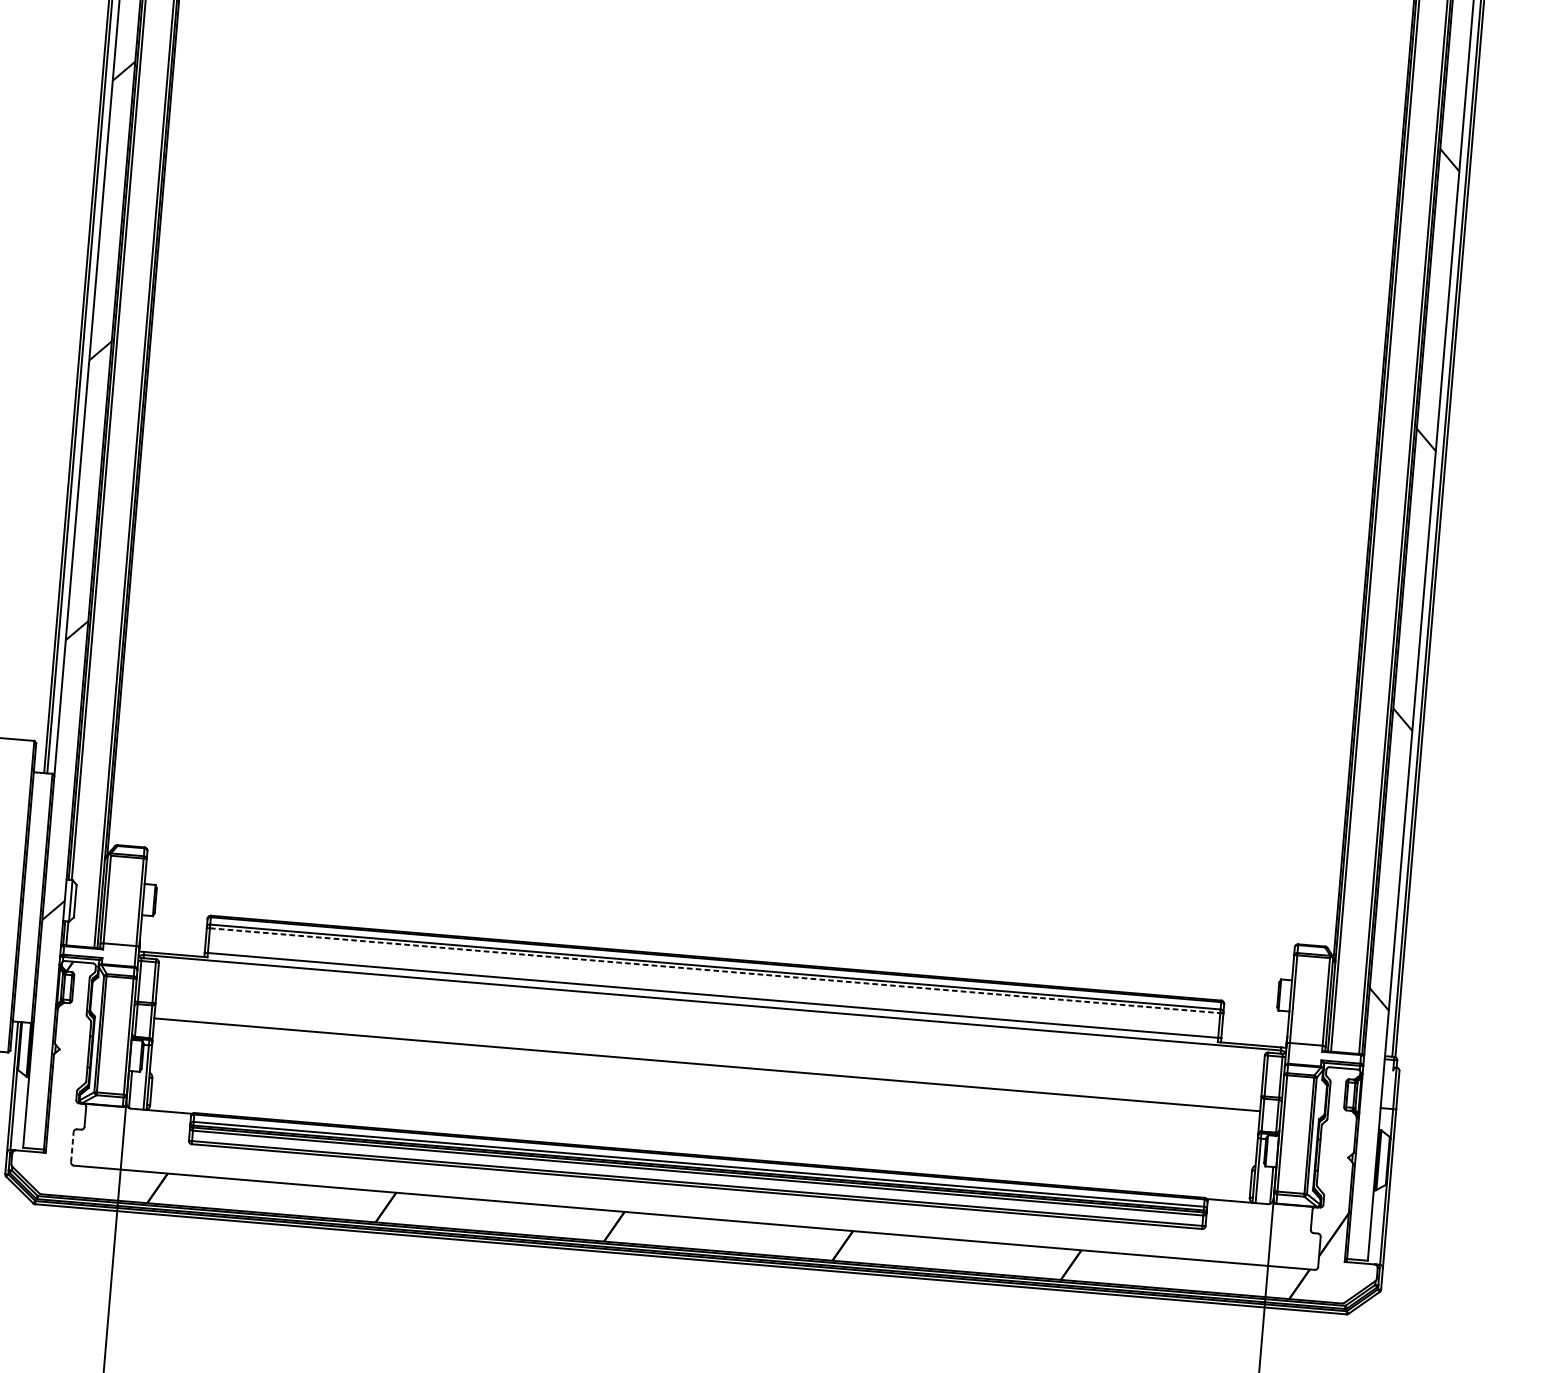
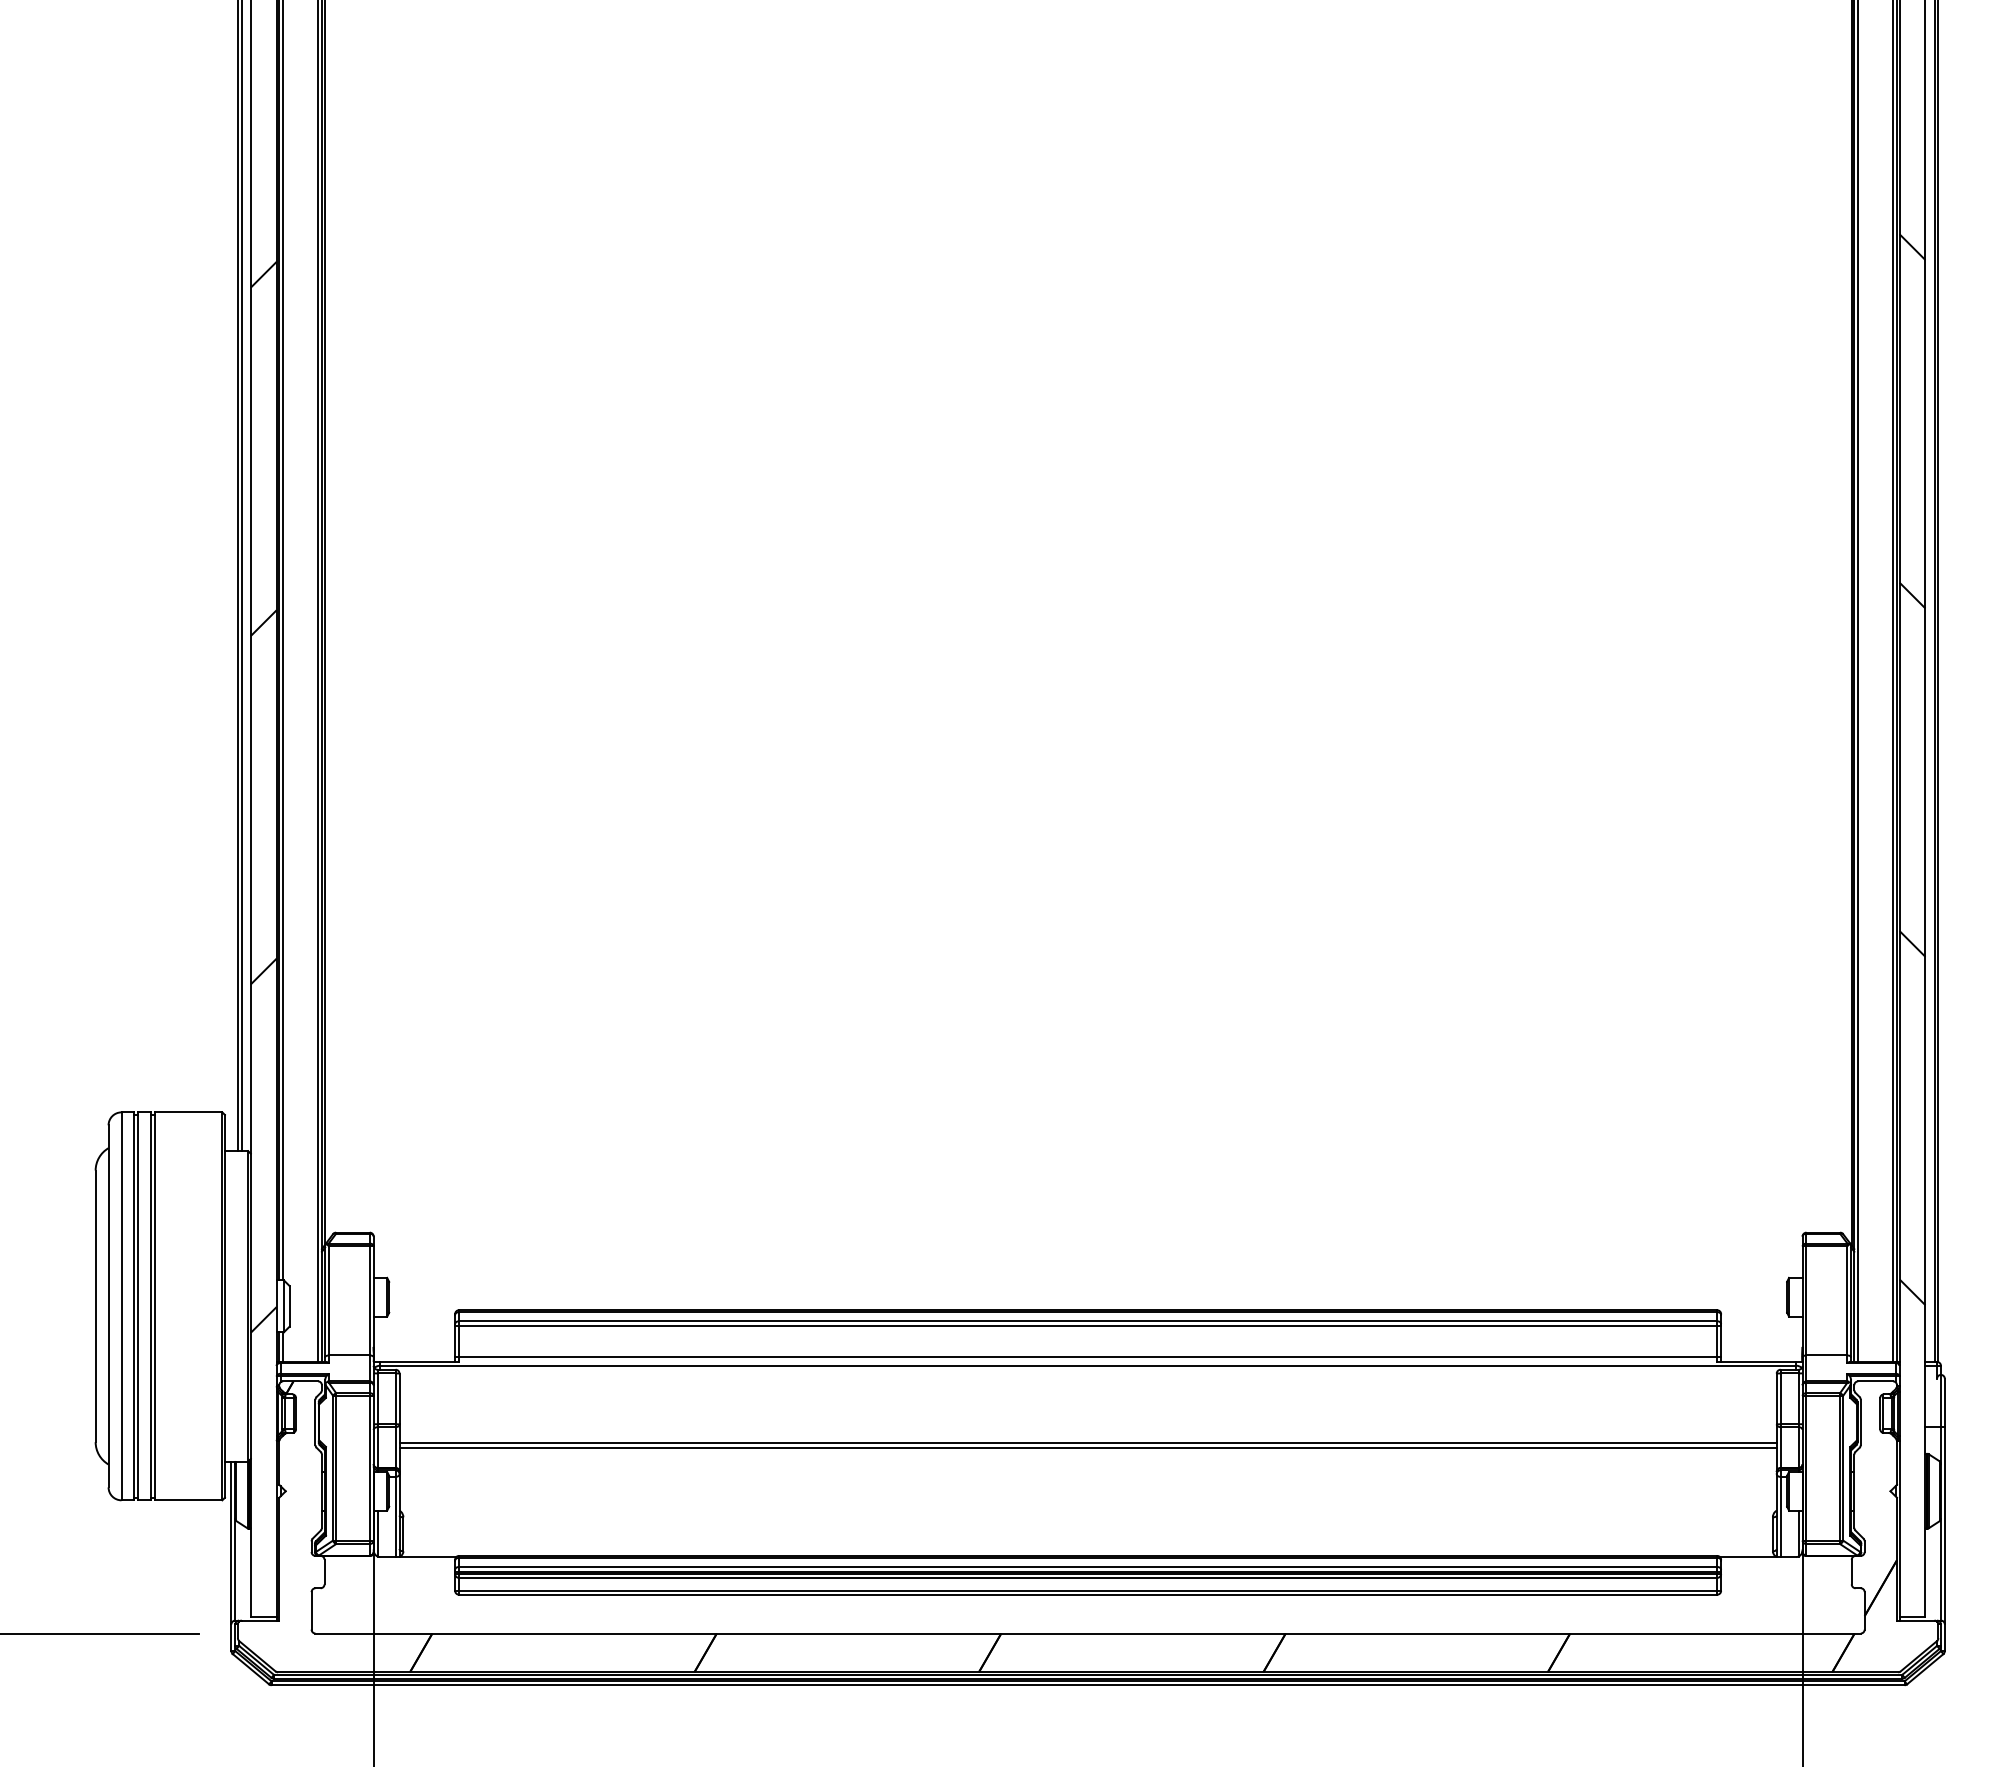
line: (715, 970) -> (1088, 1325), dashed -> solid
line: (706, 1069) -> (1087, 1448), added
line: (72, 1146) -> (311, 1610), dashed -> solid

